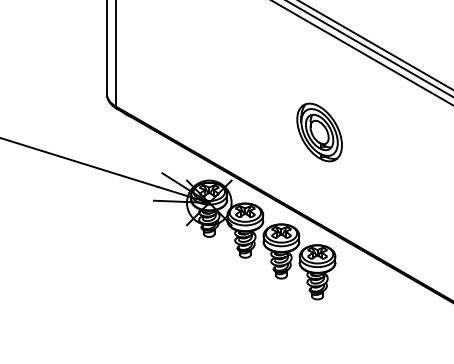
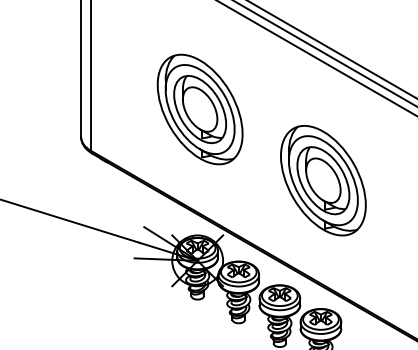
part: (211, 69) -> (200, 108), added
part: (319, 132) -> (323, 180), size x1.67

